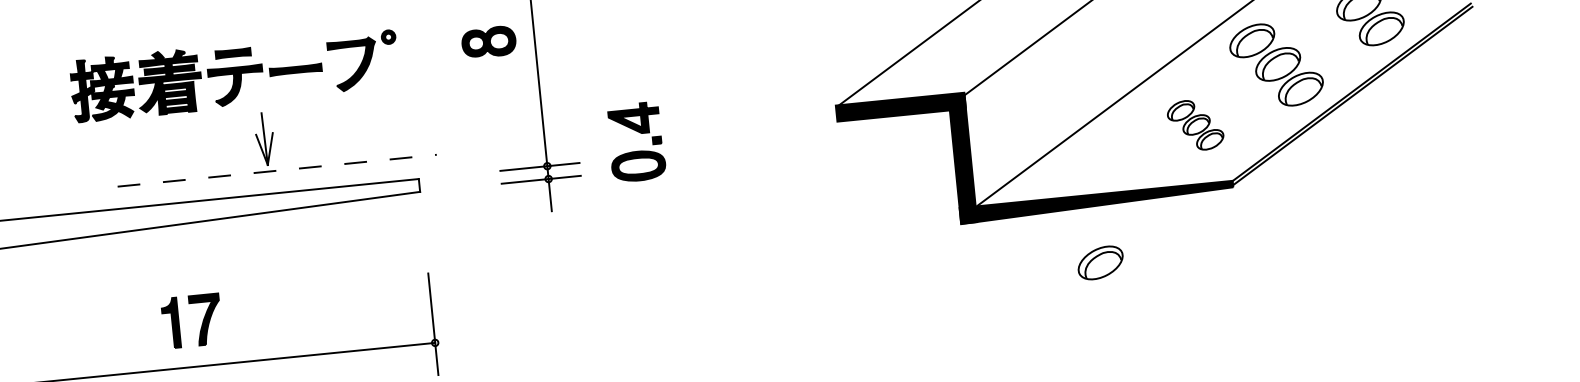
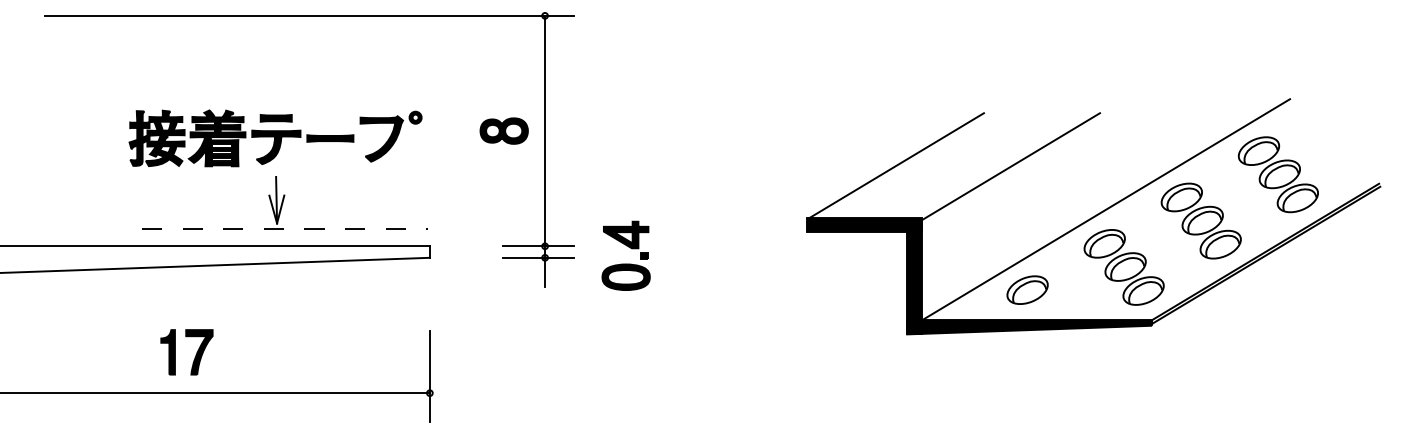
part: (1194, 125) -> (1123, 267), size x1.67
part: (273, 140) -> (284, 202), moved
part: (636, 150) -> (625, 263), moved
part: (1100, 262) -> (1027, 289), moved
part: (201, 322) -> (195, 354), moved

